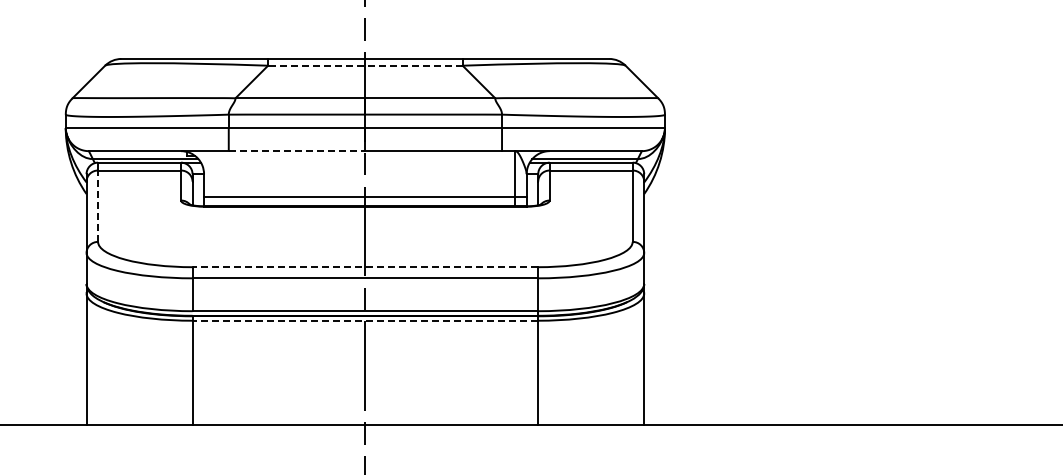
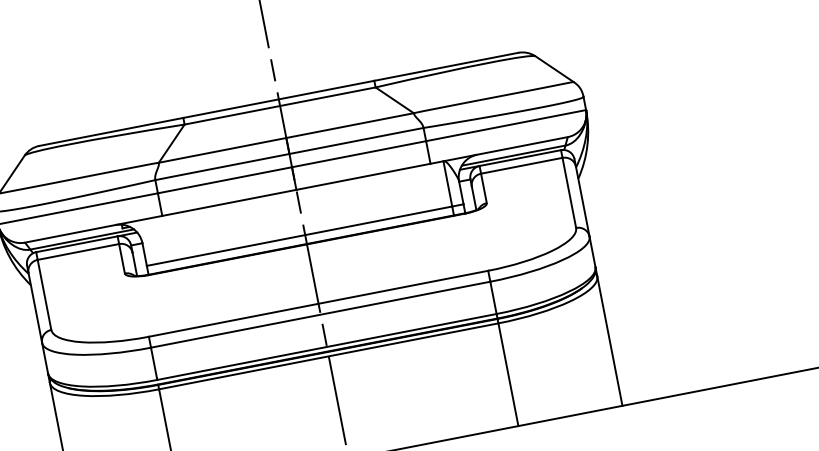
line: (364, 65) -> (279, 105), dashed -> solid
line: (297, 151) -> (229, 203), dashed -> solid
line: (98, 206) -> (44, 295), dashed -> solid
line: (365, 267) -> (318, 304), dashed -> solid
line: (365, 320) -> (328, 356), dashed -> solid

